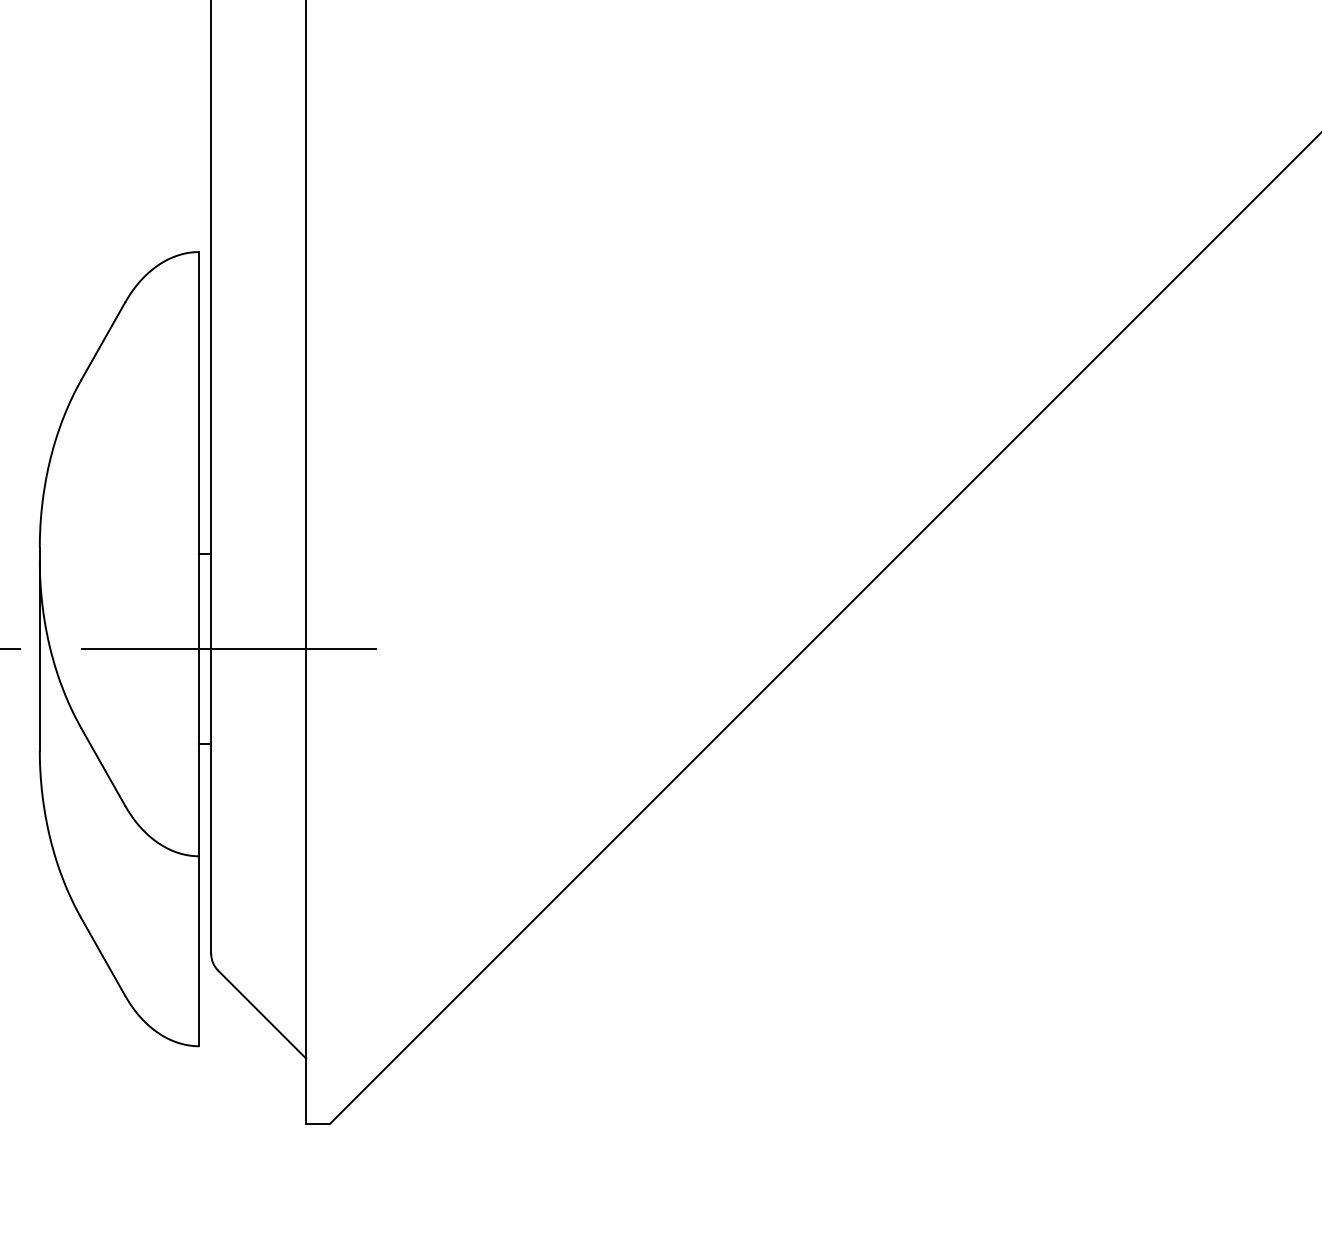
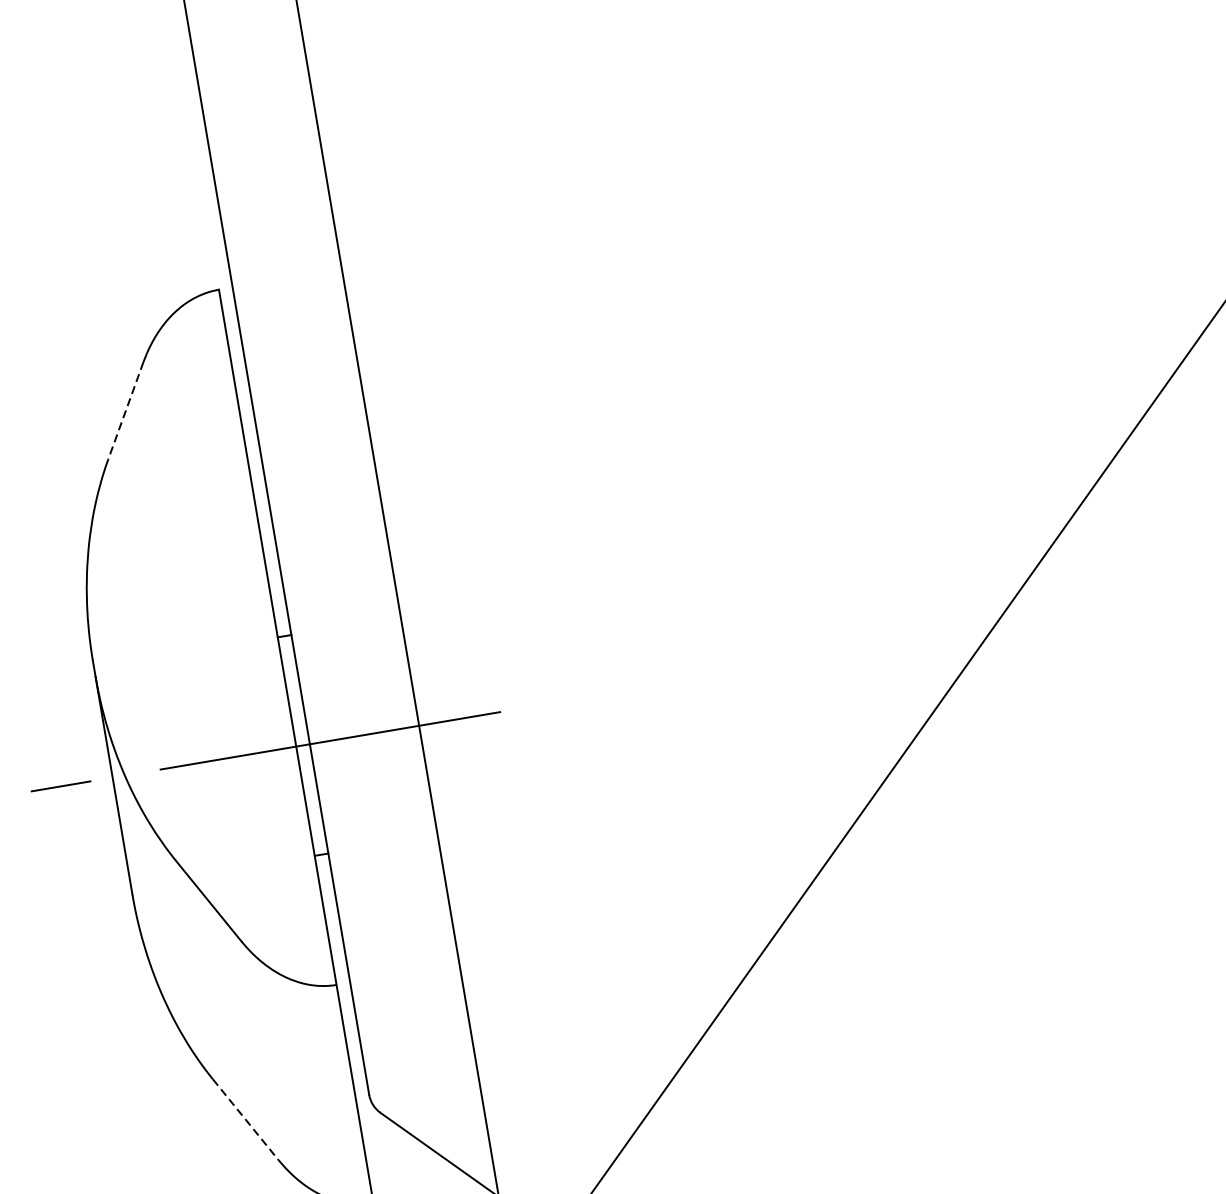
line: (103, 341) -> (126, 411), solid -> dashed
line: (103, 957) -> (245, 1120), solid -> dashed

